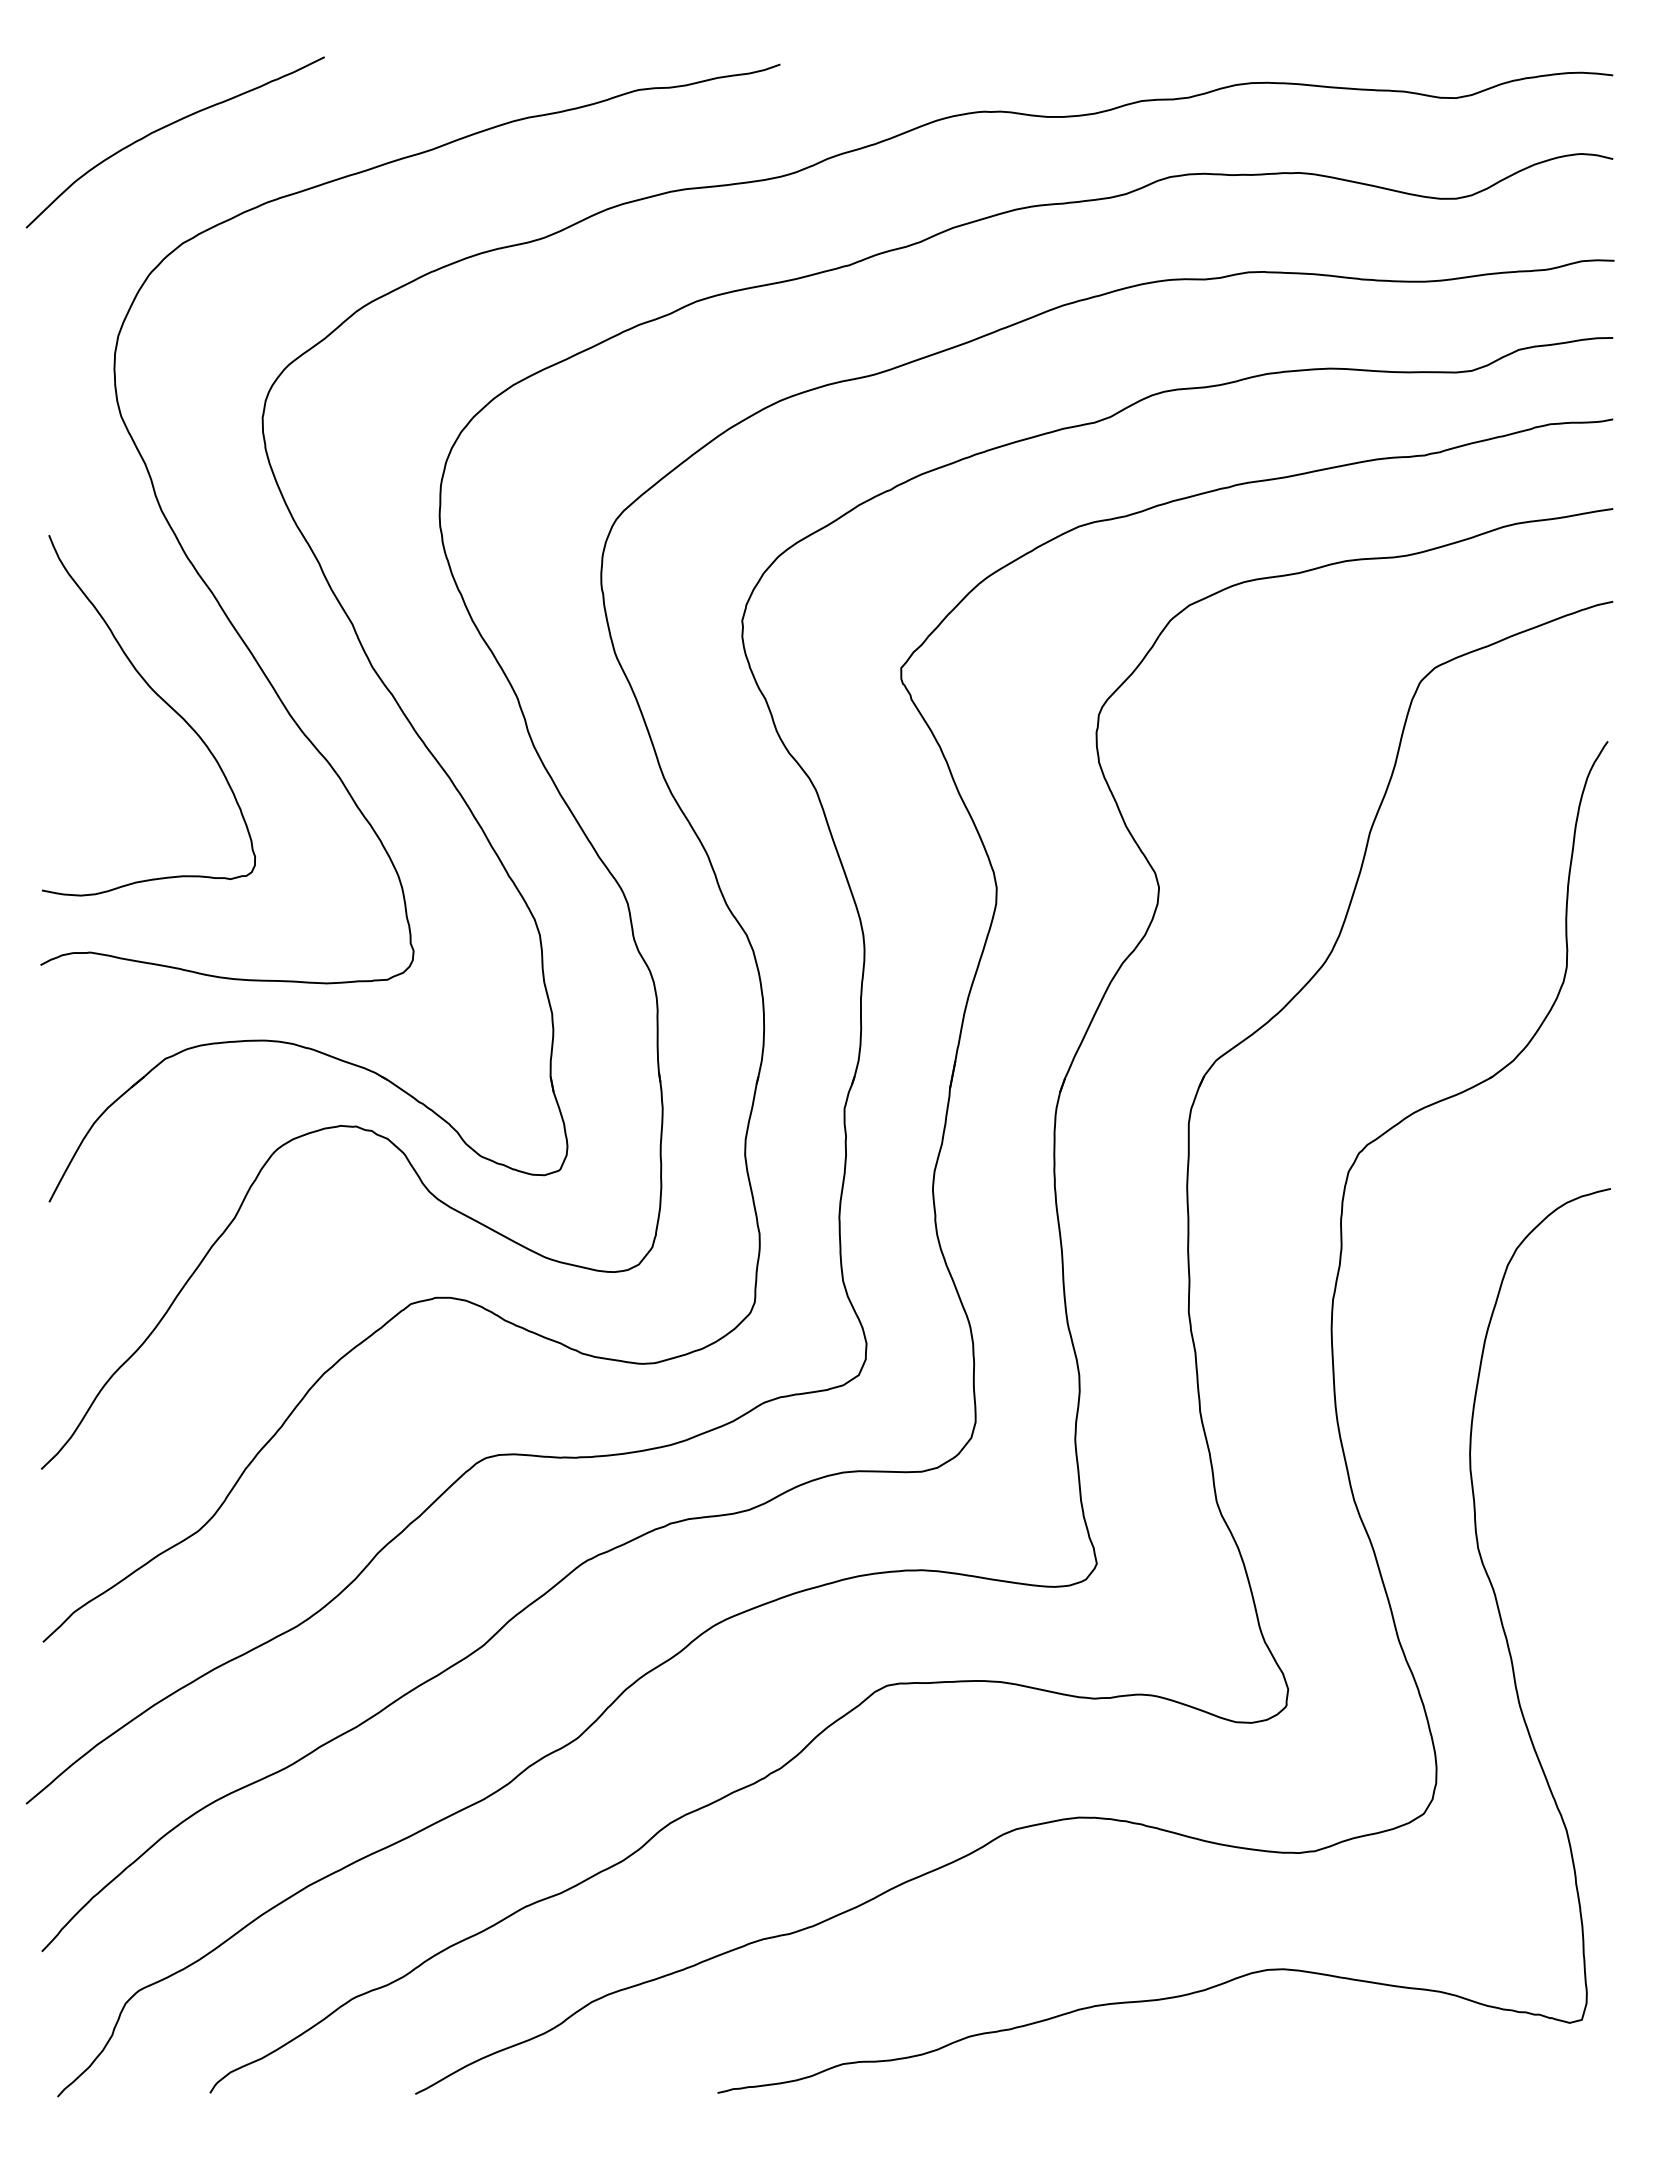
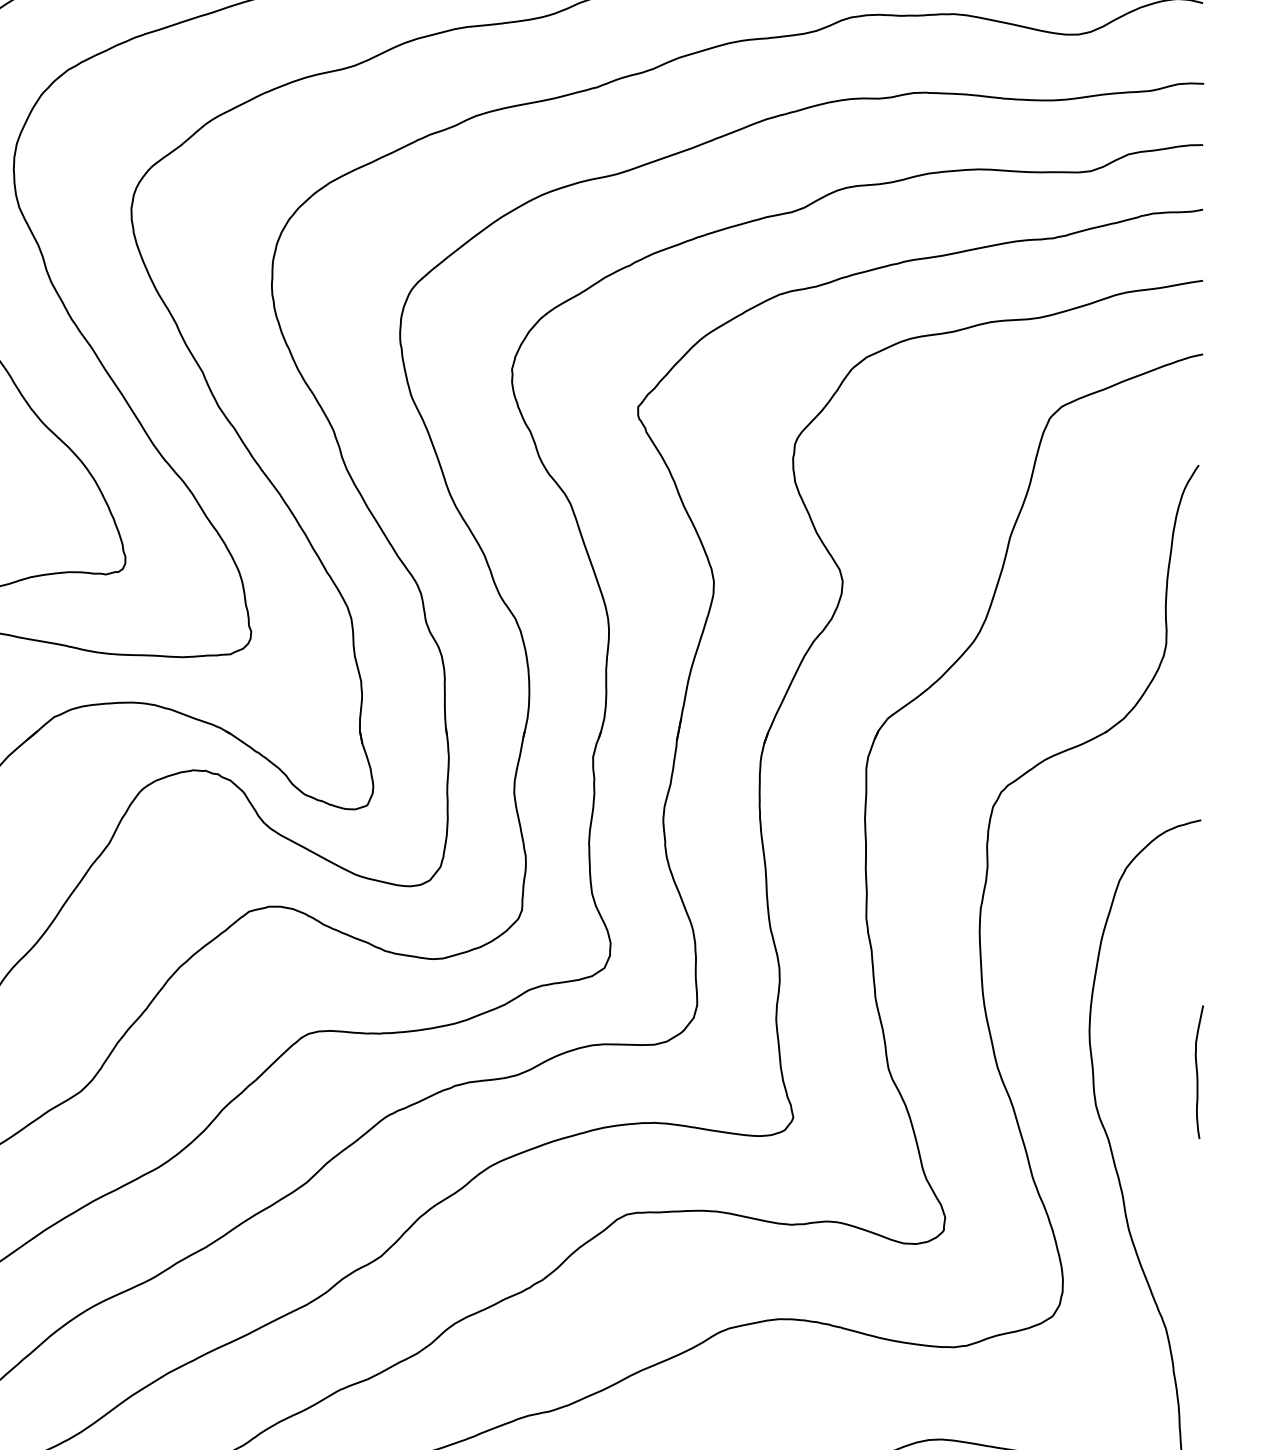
curve: (1606, 1506) -> (1197, 1072), added

